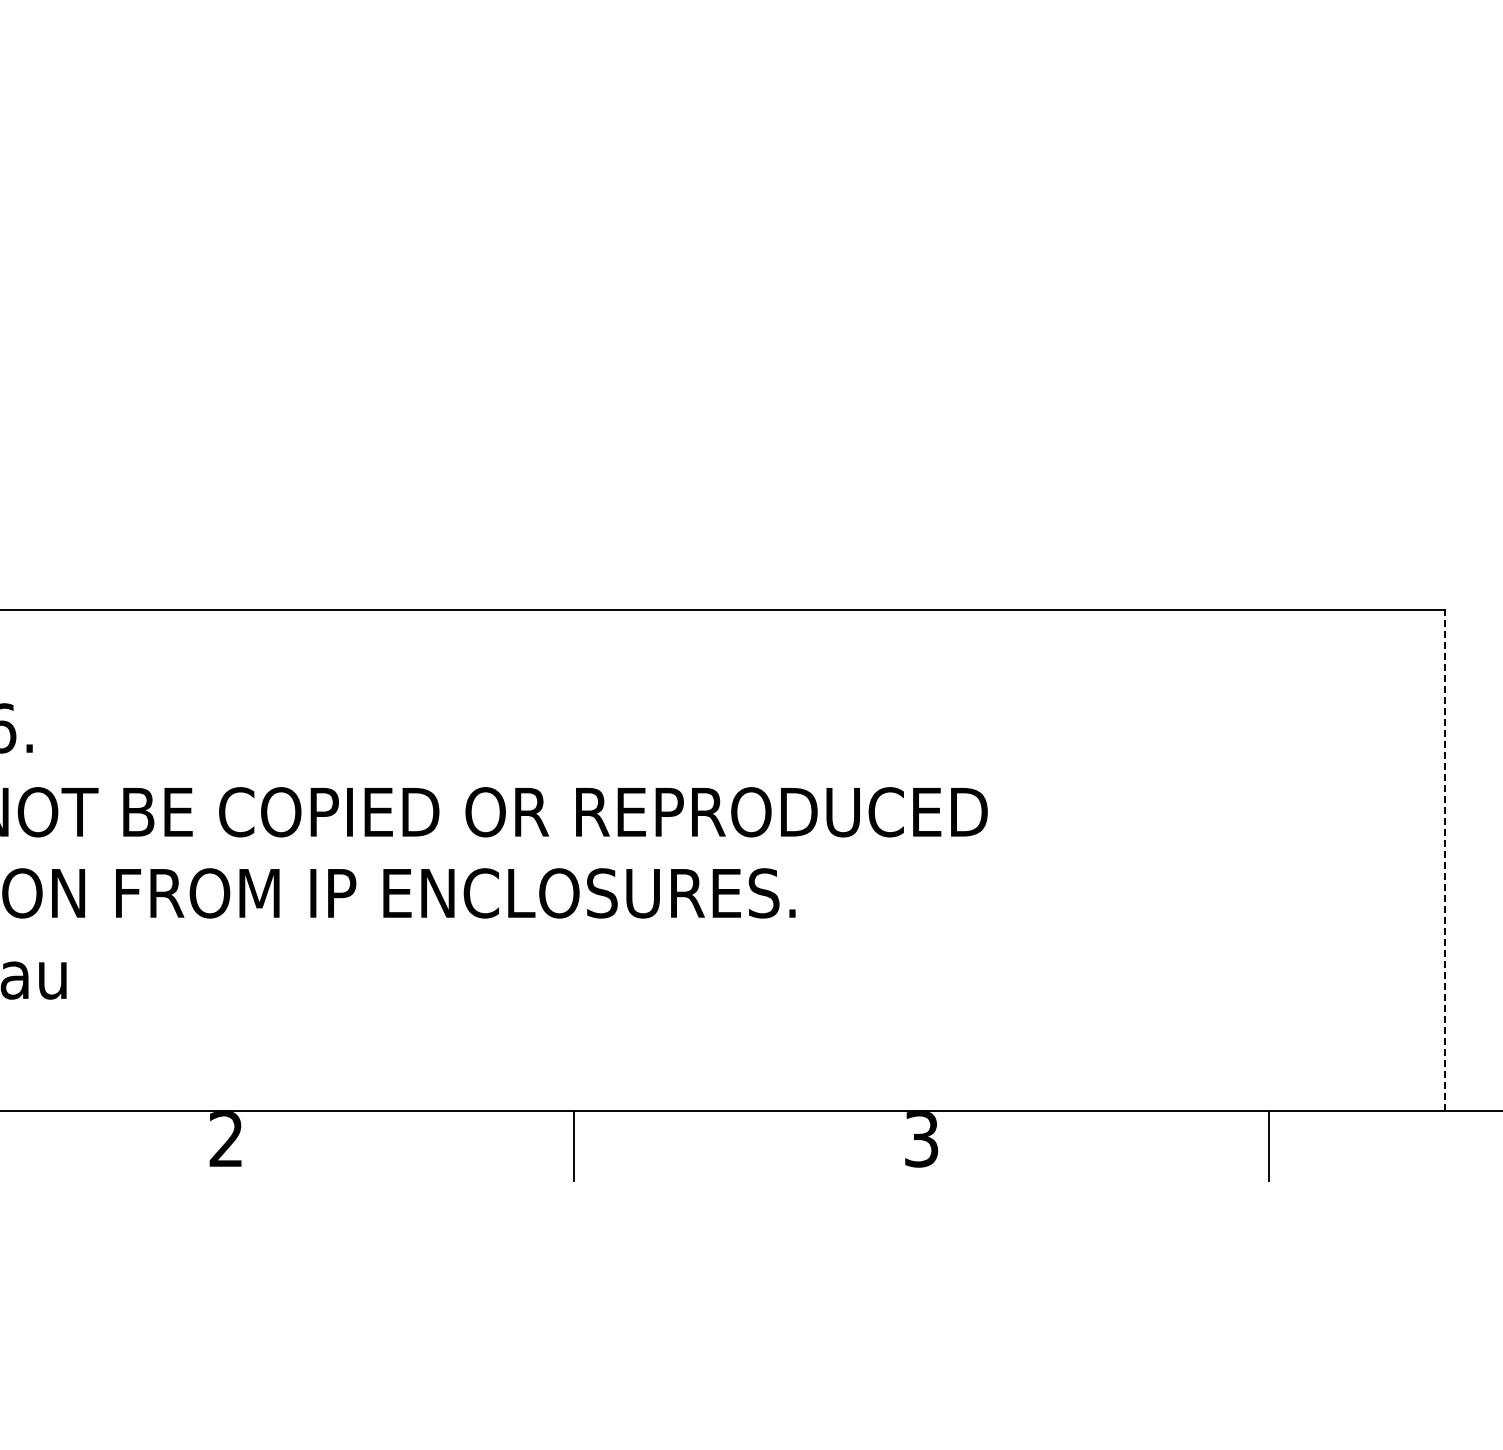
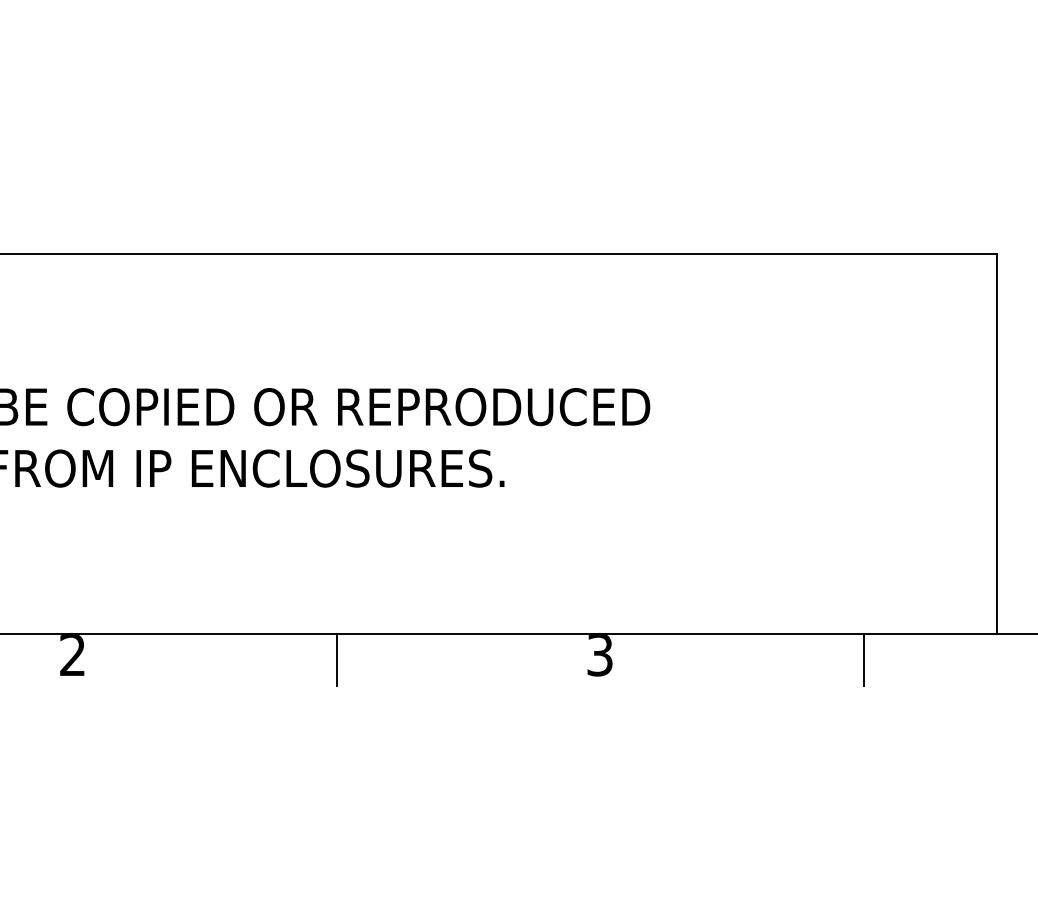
line: (1444, 860) -> (996, 443), dashed -> solid

